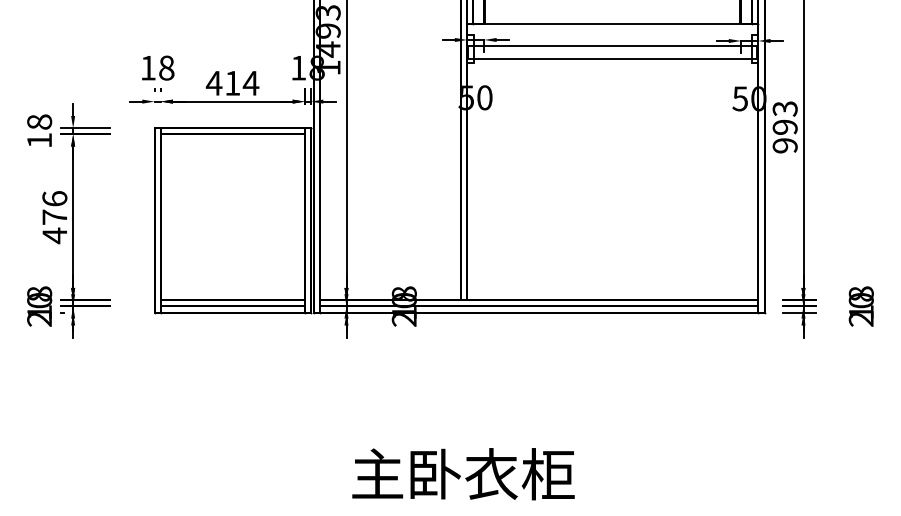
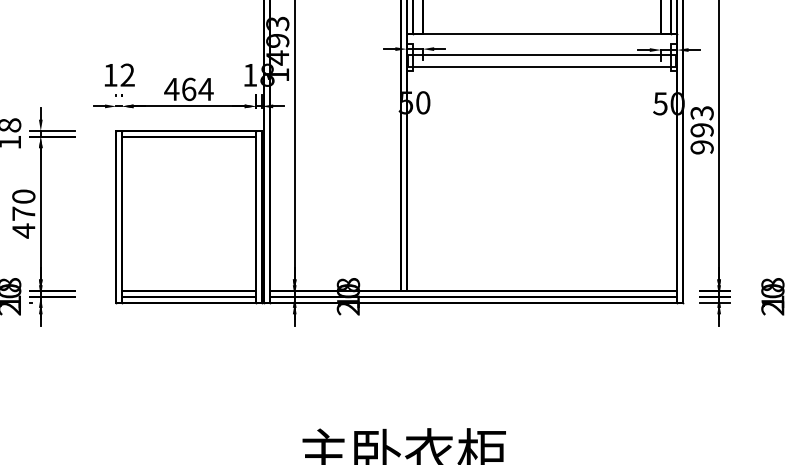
text: (166, 67) -> (127, 74), 18 -> 12
text: (232, 82) -> (188, 88), 414 -> 464
text: (54, 198) -> (23, 196), 476 -> 470

